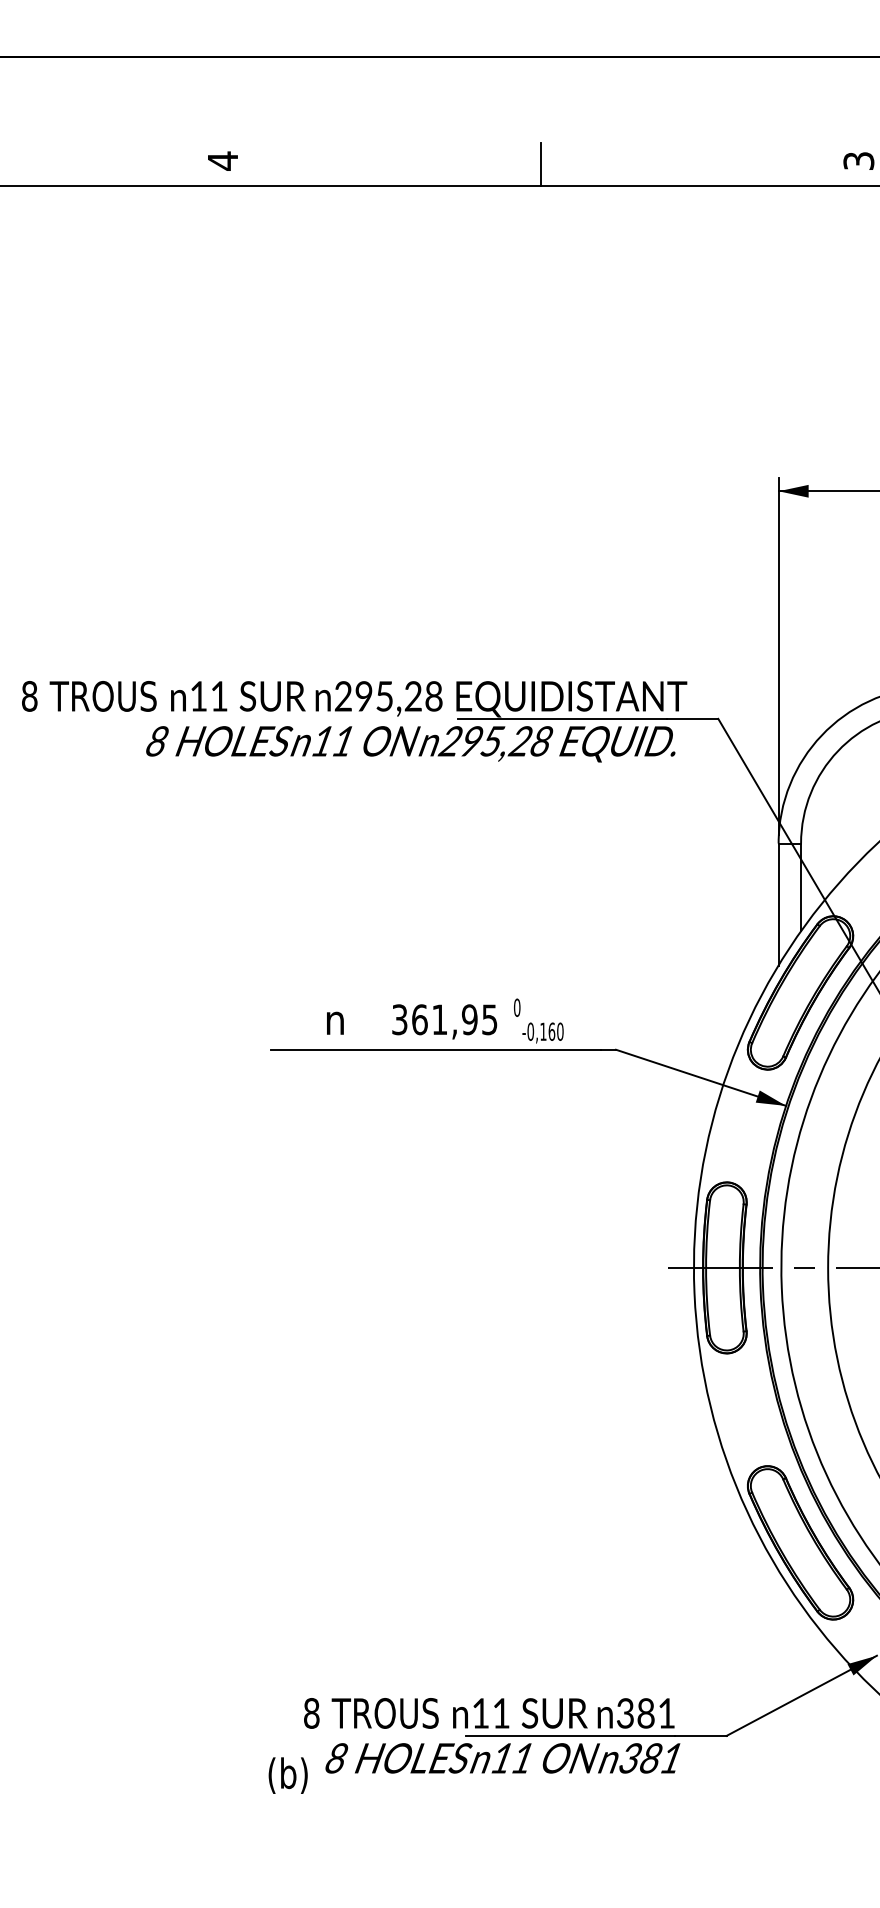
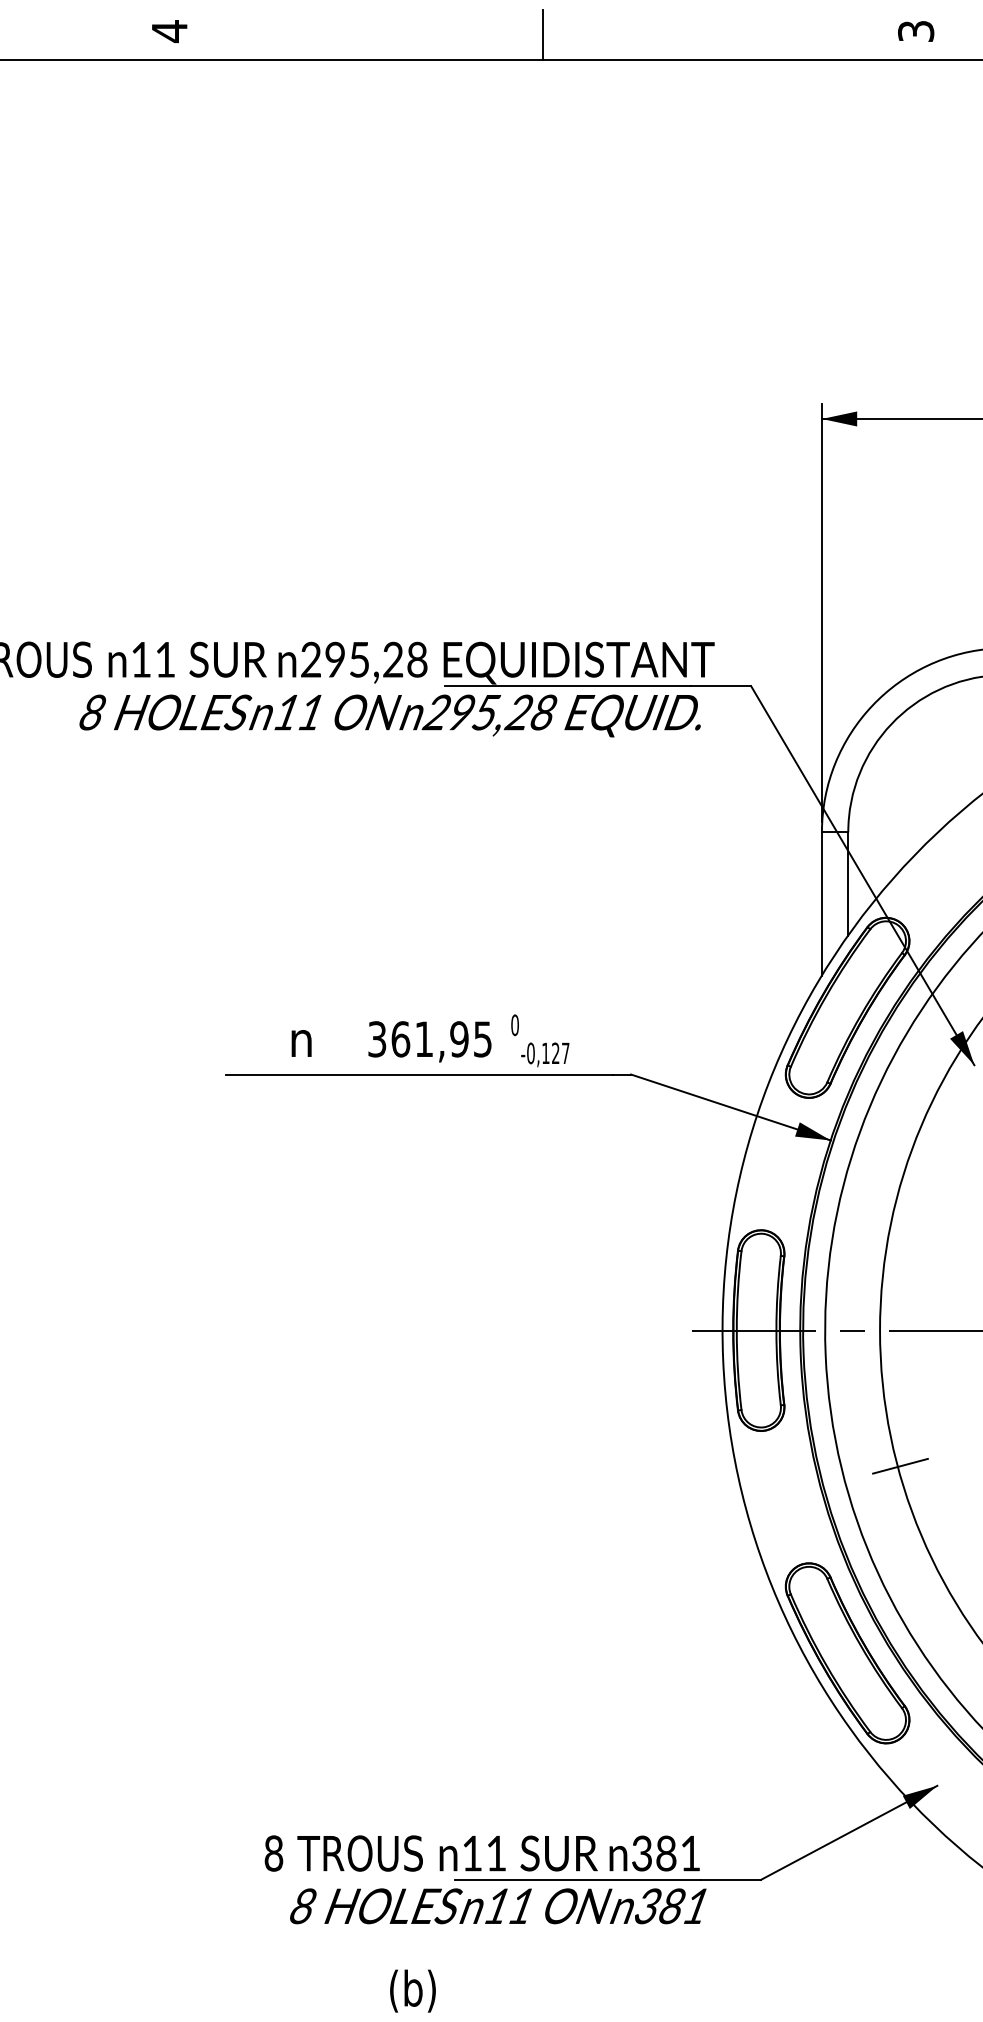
text: (555, 1031) -> (560, 1053), -0,160 -> -0,127
line: (845, 1383) -> (900, 1466), added
text: (287, 1775) -> (412, 1990), moved

